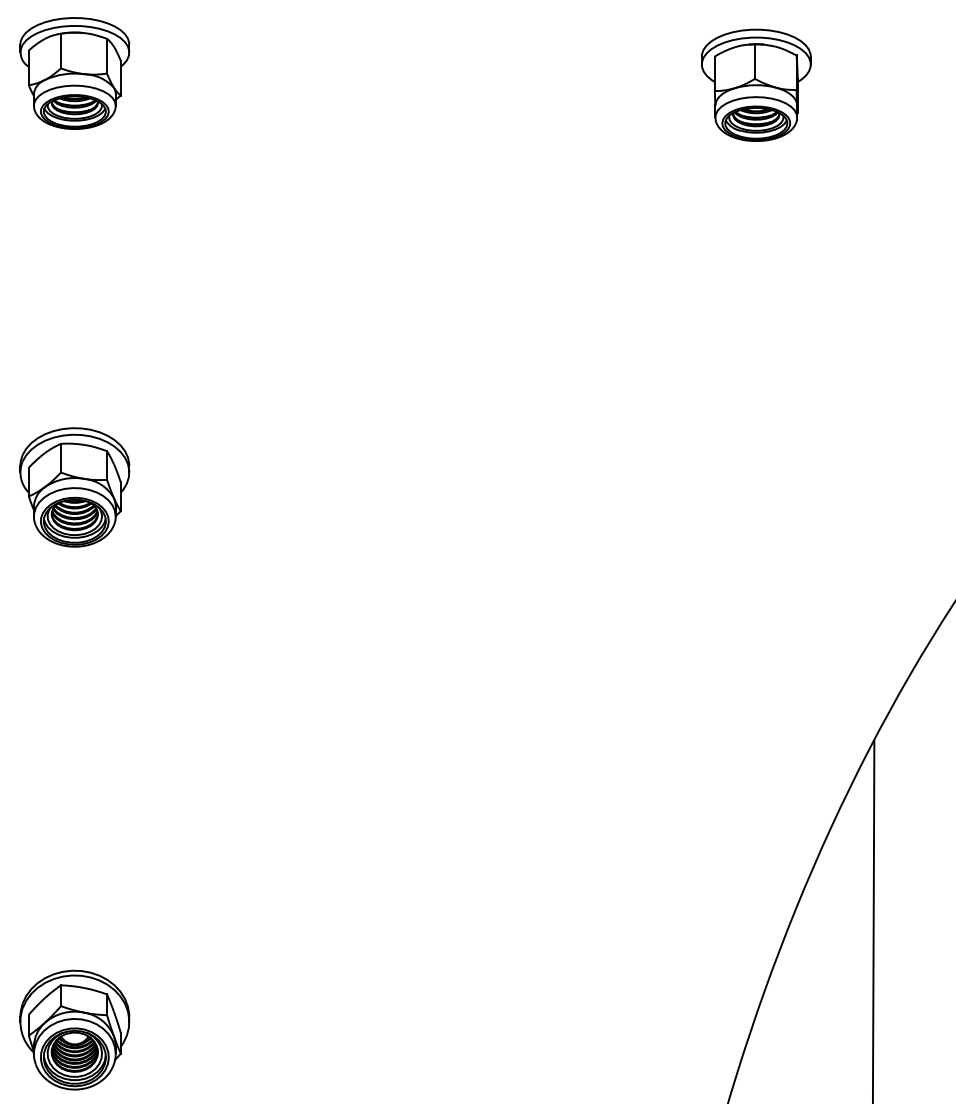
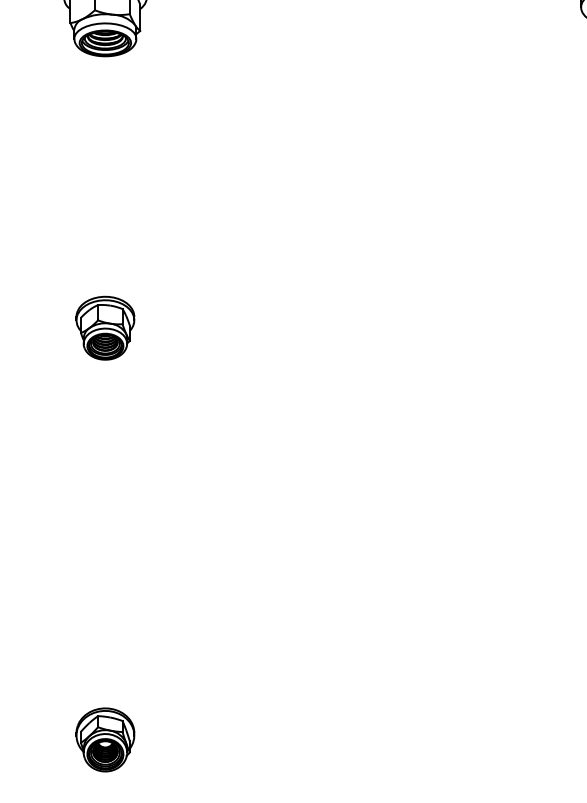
part: (74, 487) -> (105, 328), size x0.7
part: (74, 1029) -> (105, 739), size x0.7

